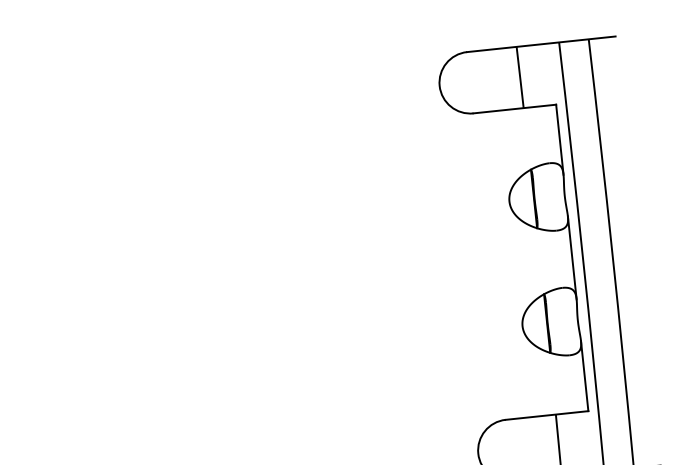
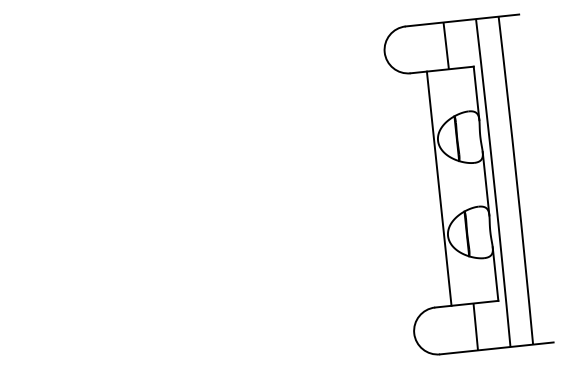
line: (510, 264) -> (438, 188), added

